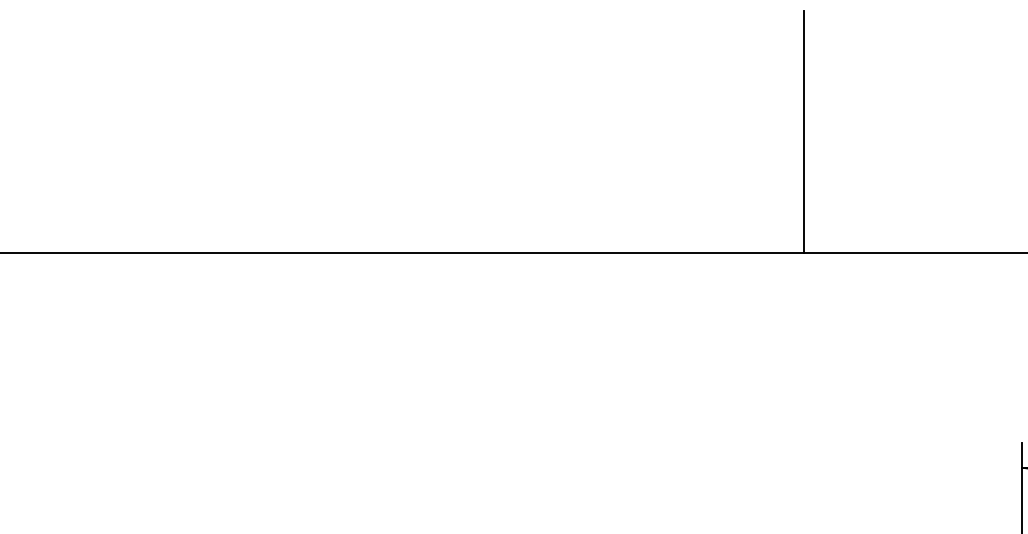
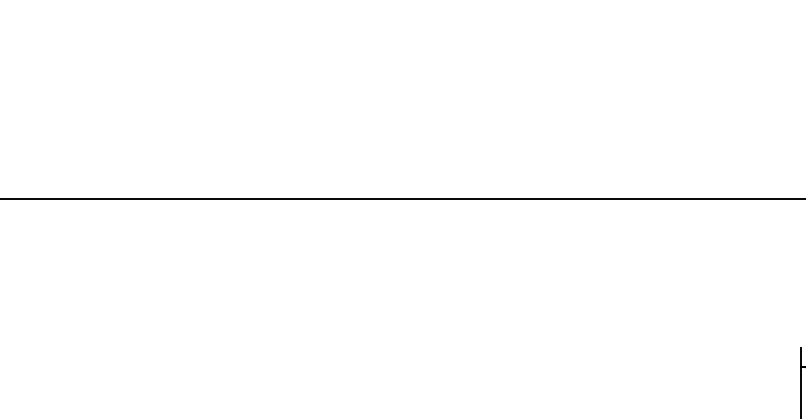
line: (804, 132) -> (630, 104), removed

